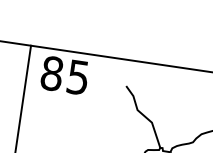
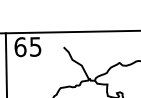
text: (52, 74) -> (20, 47), 85 -> 65

